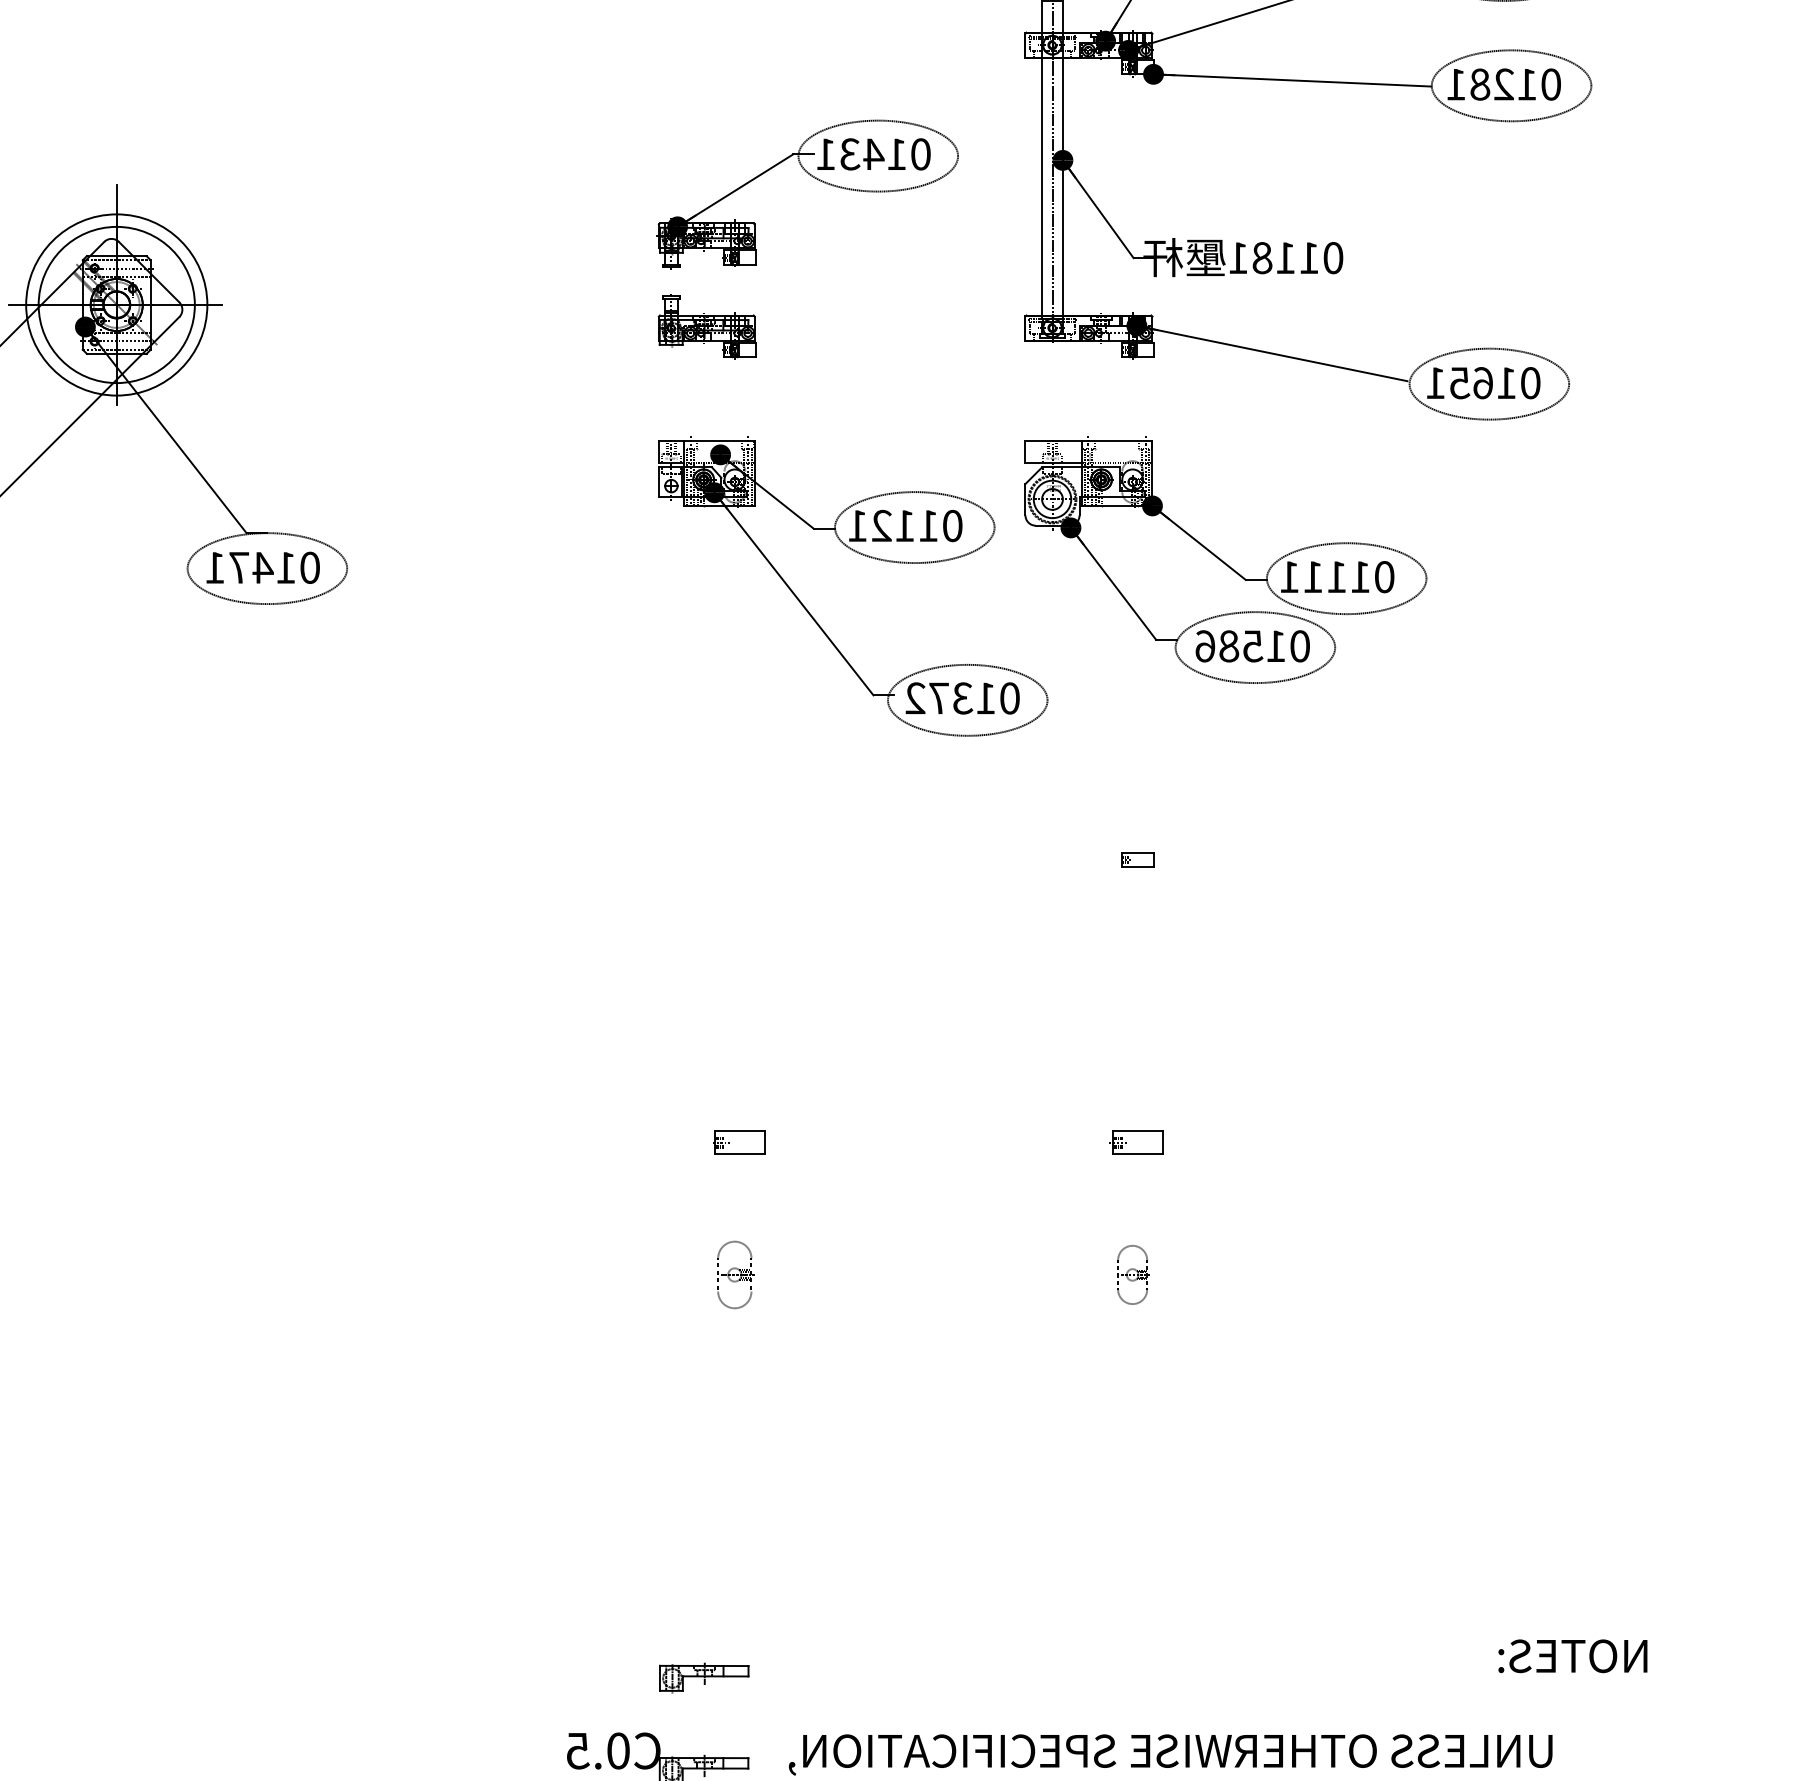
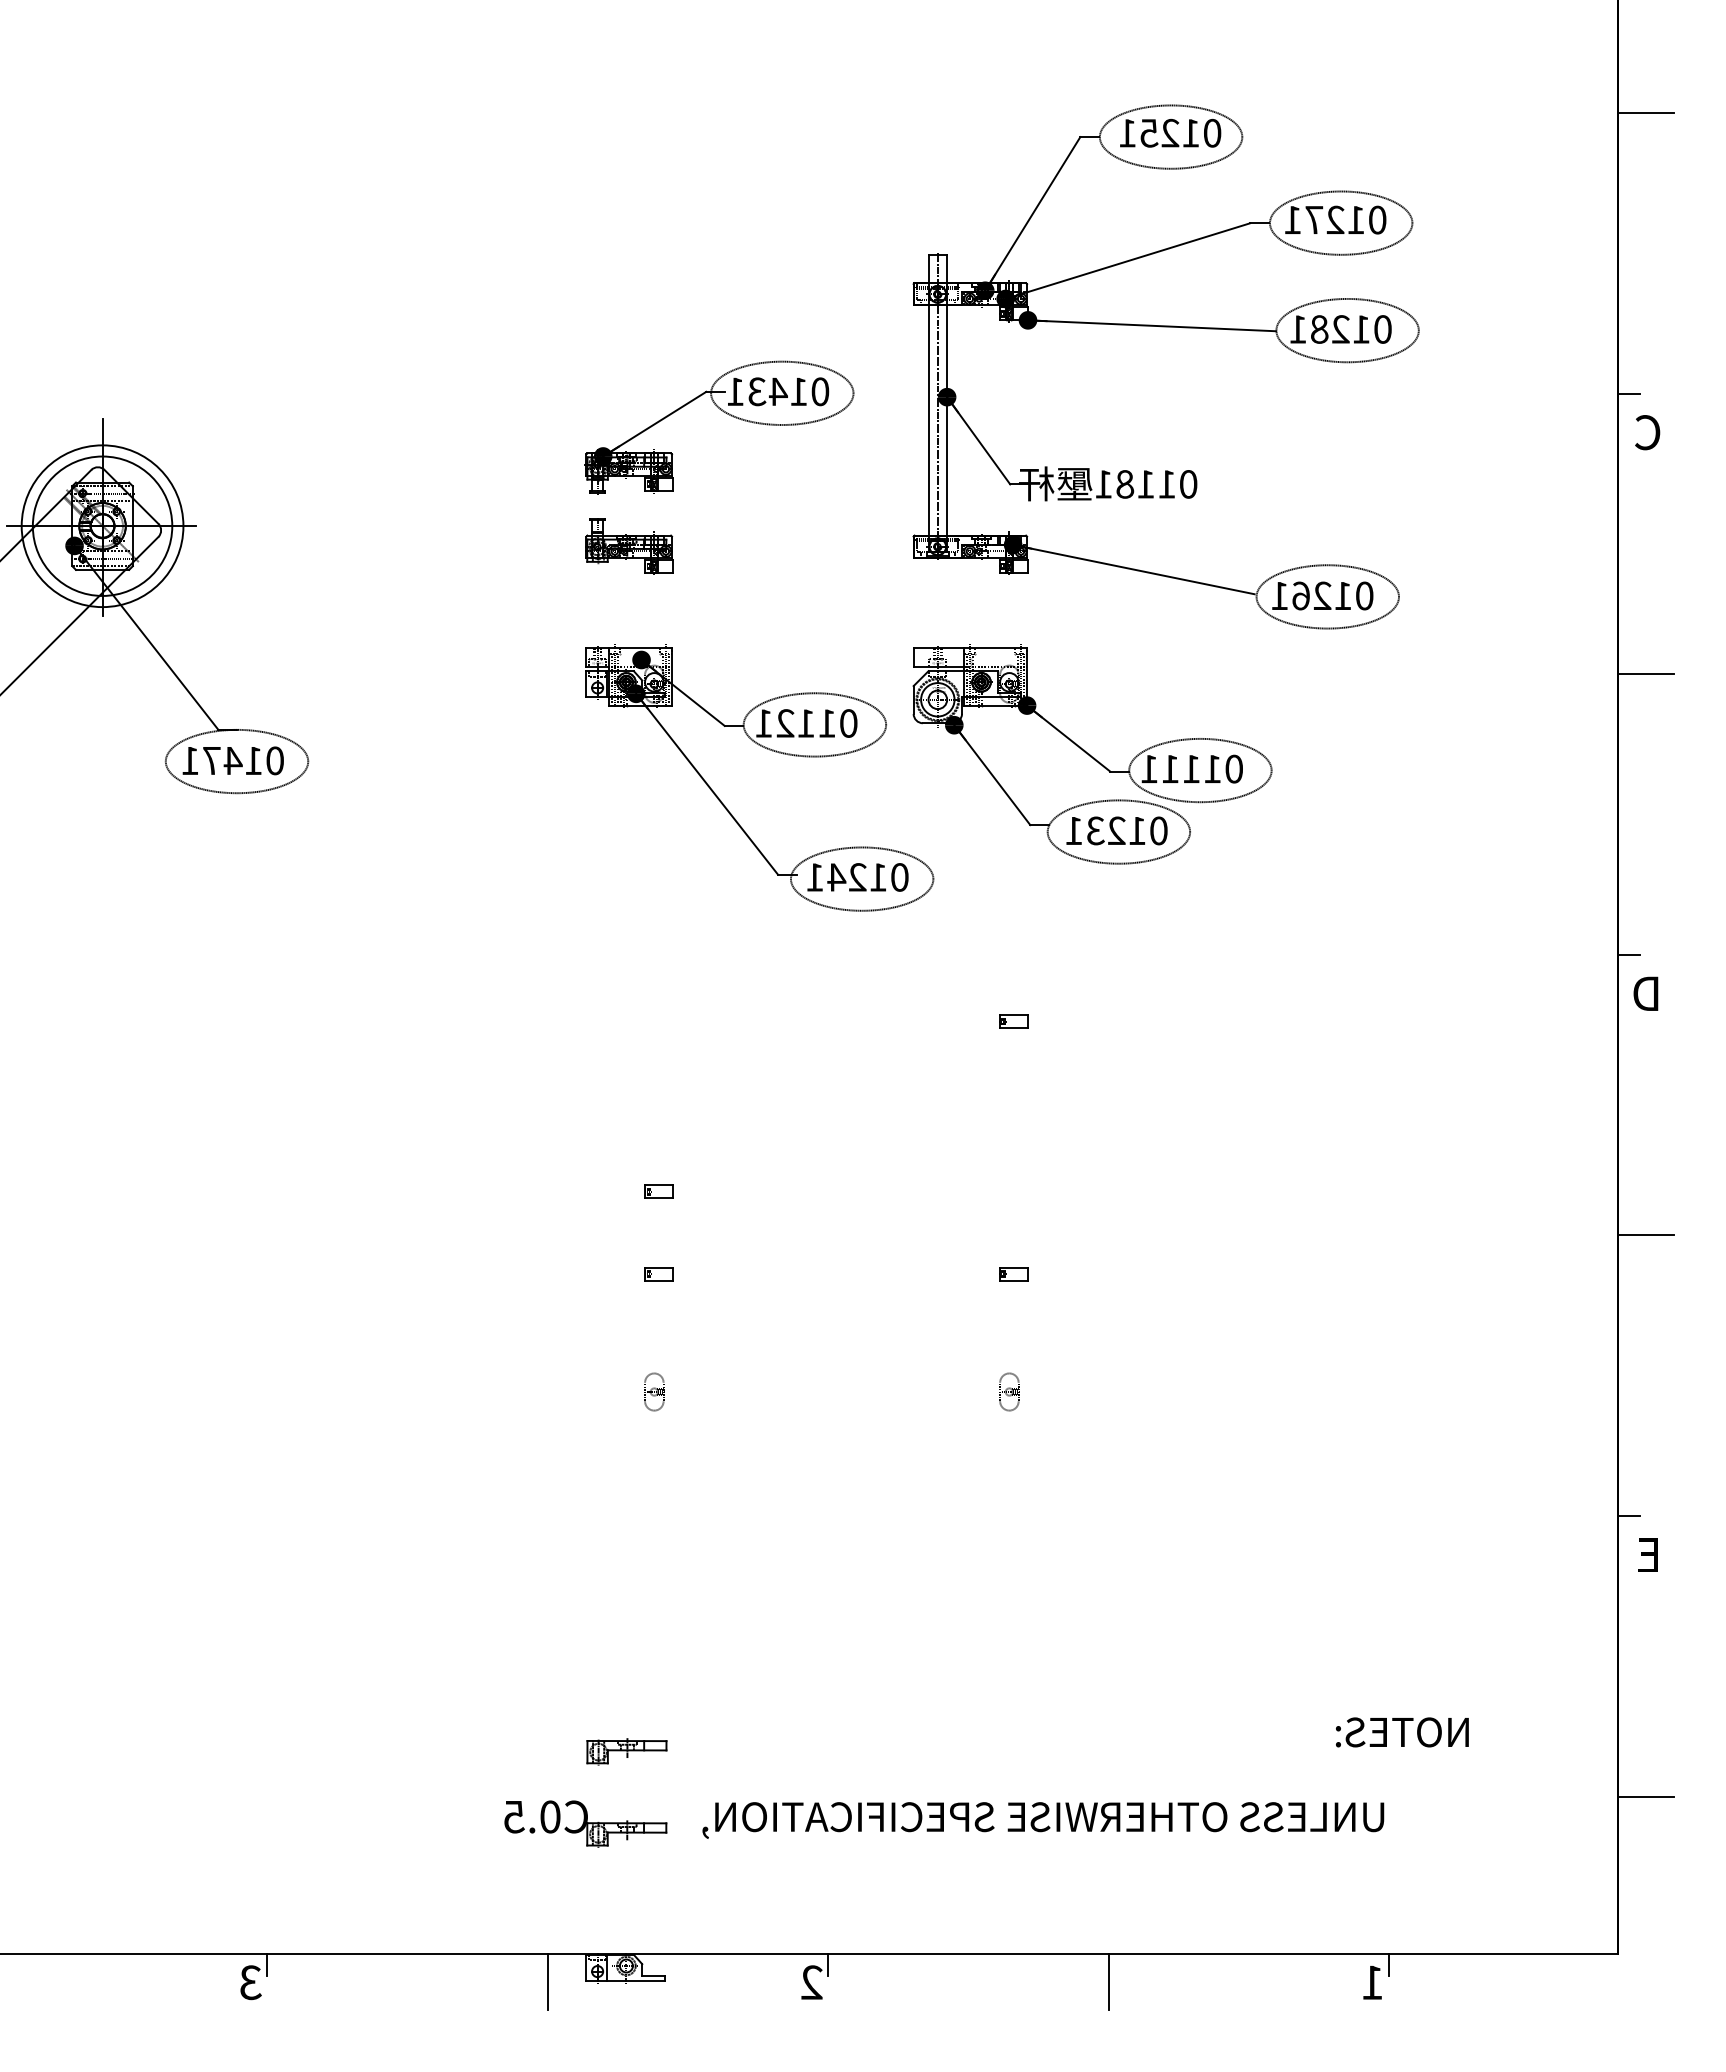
text: (1471, 382) -> (1311, 595), 01651 -> 01261
text: (1229, 645) -> (1095, 830), 01586 -> 01231
text: (938, 698) -> (836, 877), 01372 -> 01241
part: (739, 1050) -> (658, 1191), added
part: (739, 1143) -> (658, 1274), size x0.62
part: (1137, 1143) -> (1013, 1274), size x0.62
part: (735, 1274) -> (654, 1391), size x0.62
part: (1132, 1274) -> (1009, 1391), size x0.71

